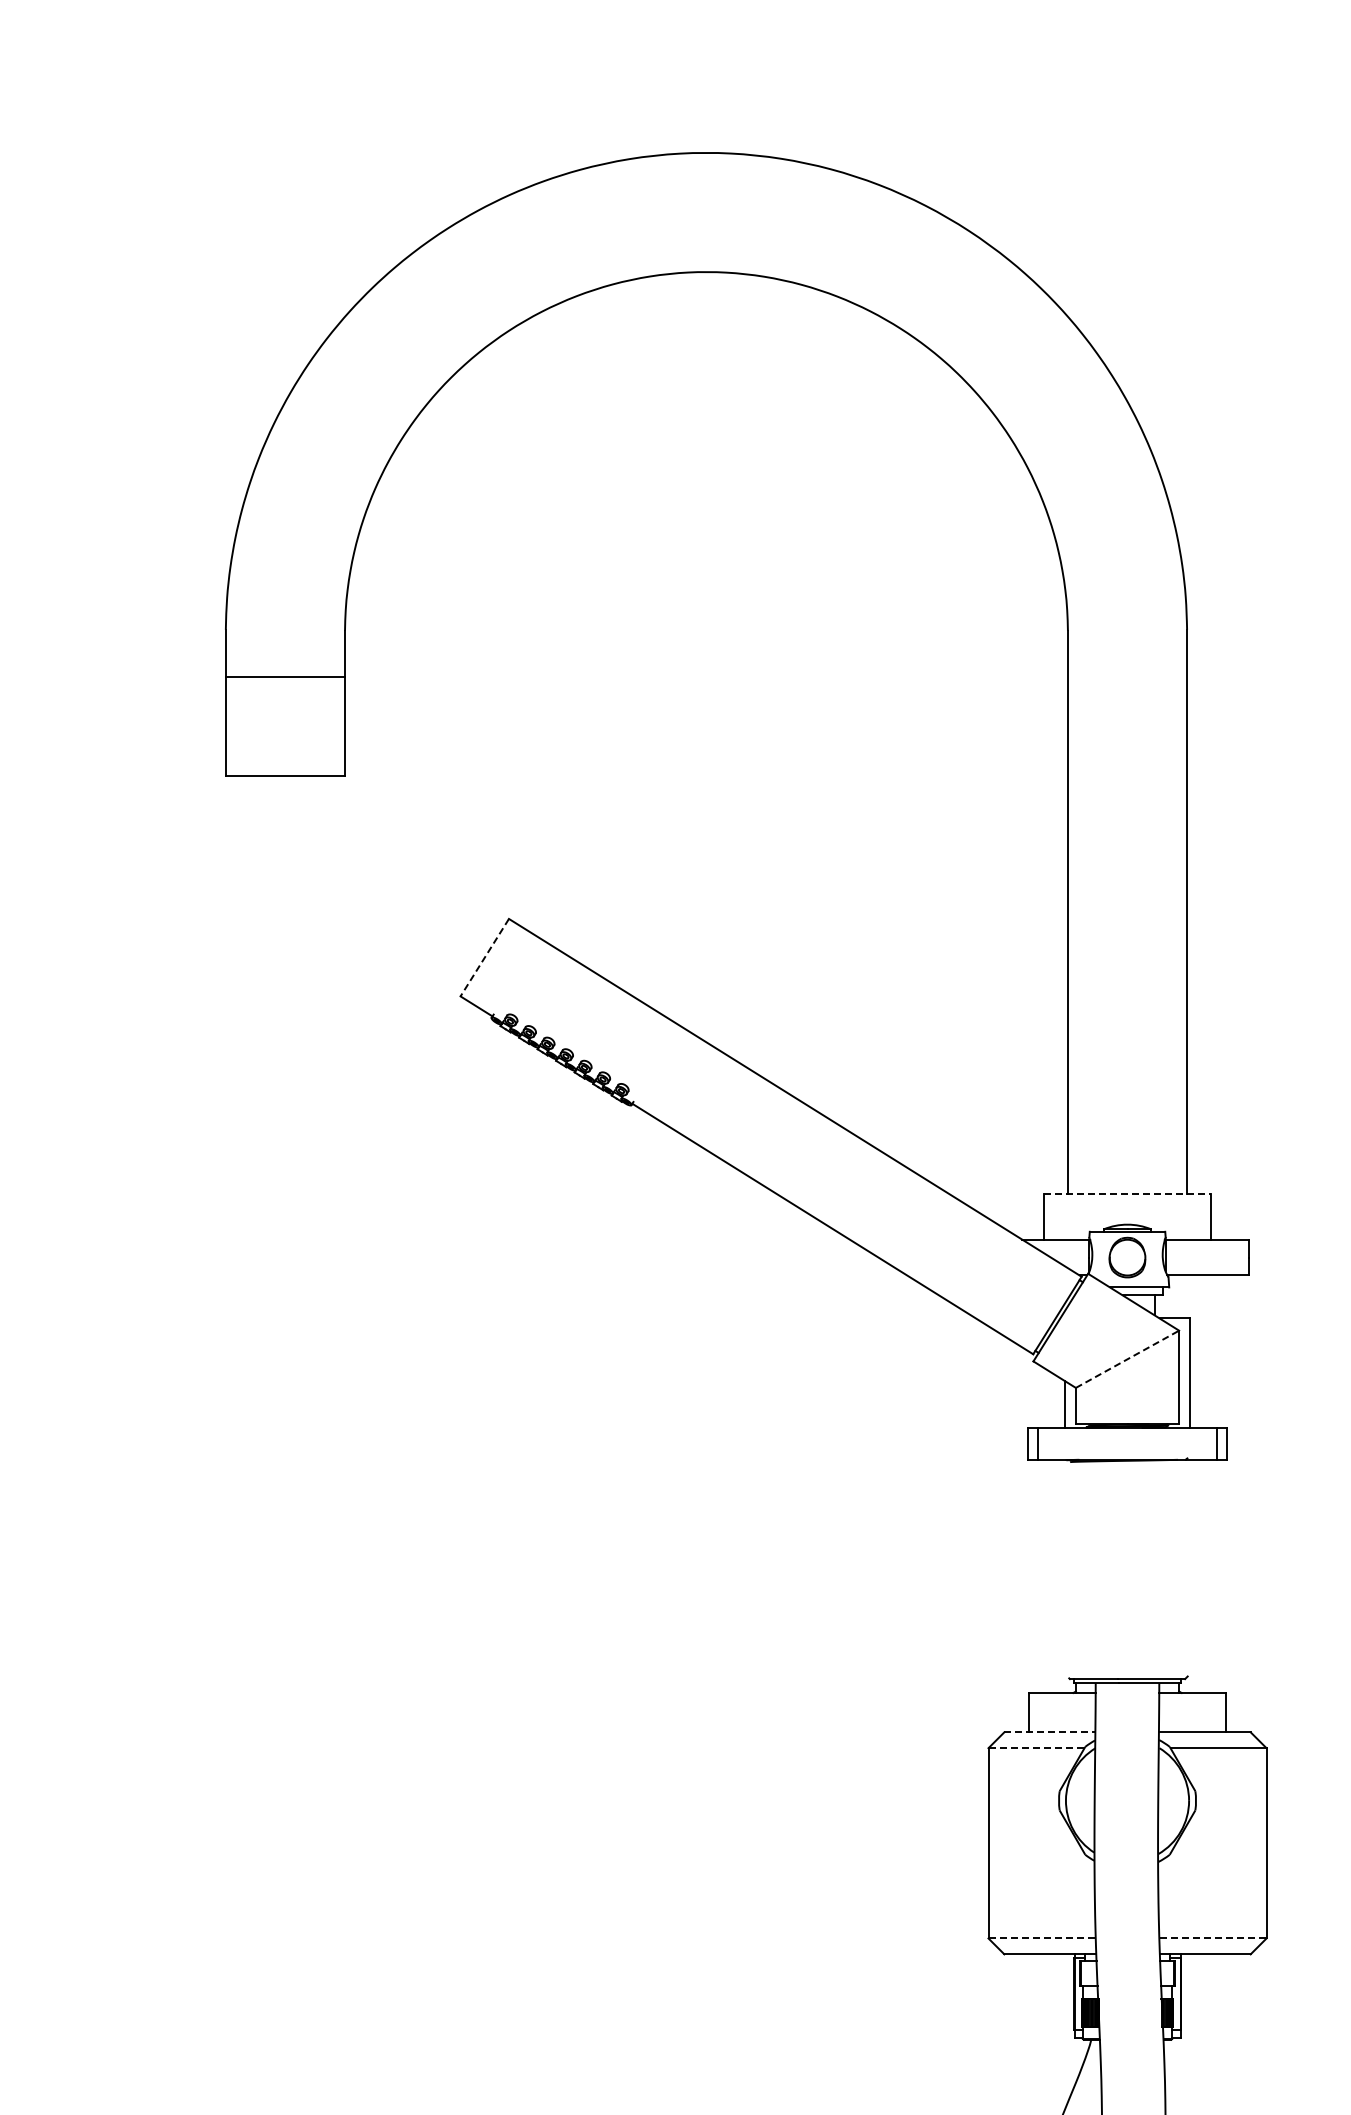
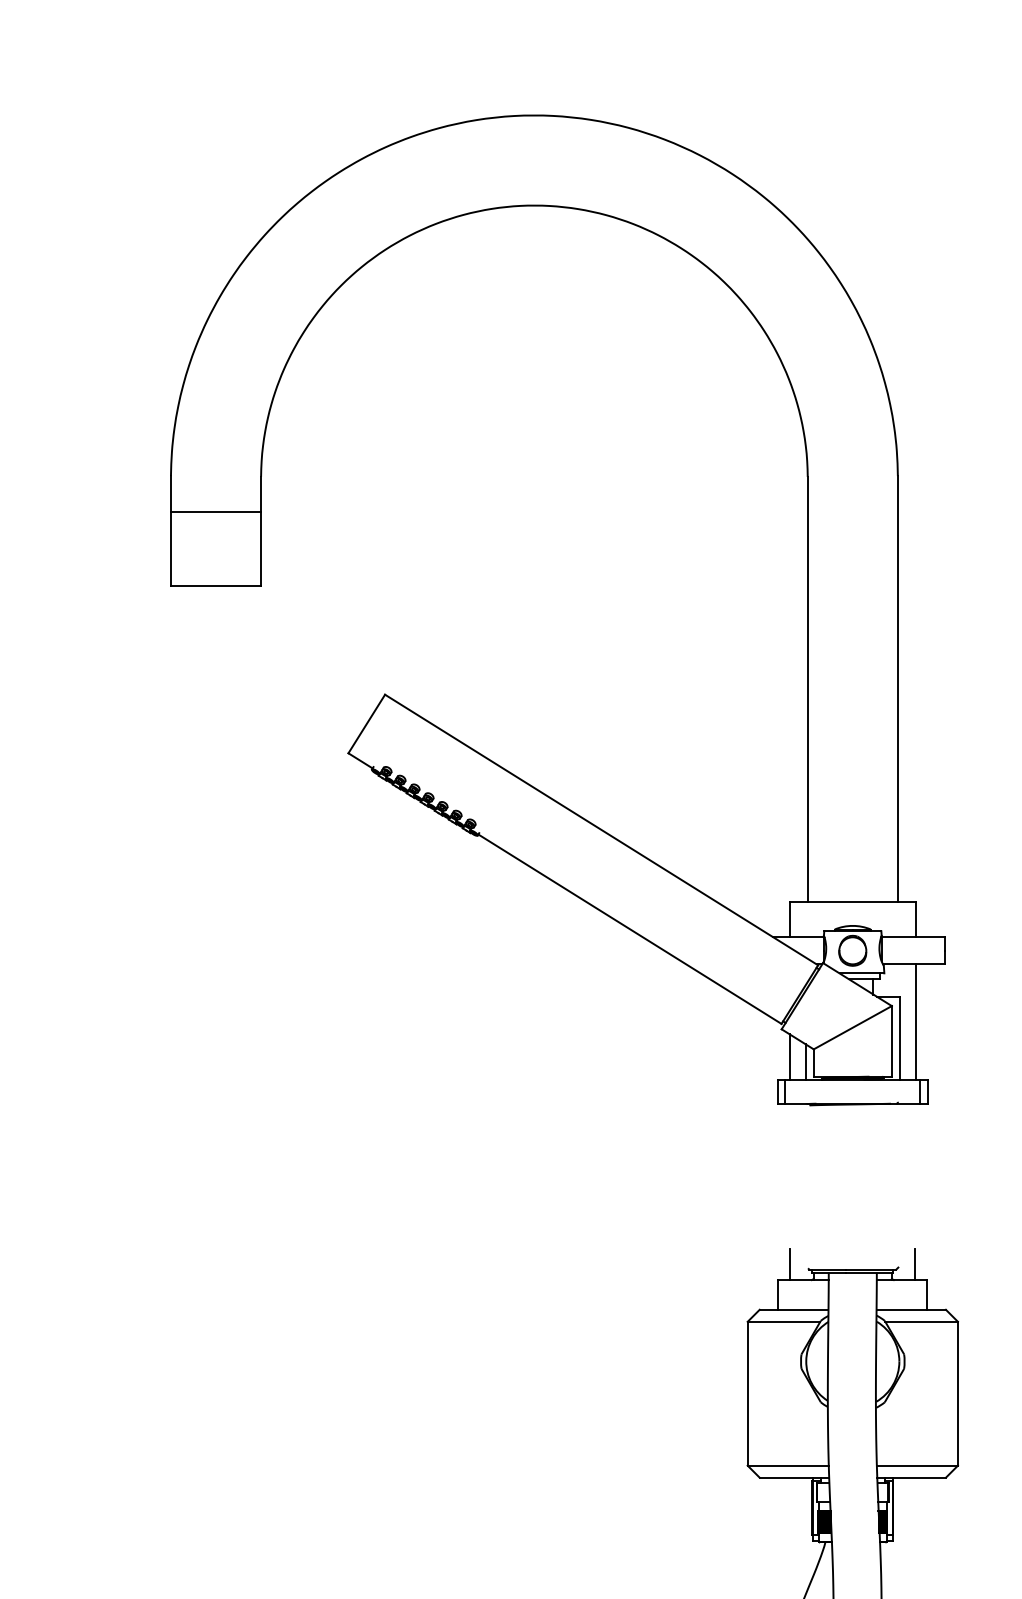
line: (484, 957) -> (366, 723), dashed -> solid
line: (1128, 1193) -> (853, 902), dashed -> solid
line: (1210, 1351) -> (915, 1021), added
line: (1127, 1359) -> (852, 1027), dashed -> solid
line: (1044, 1398) -> (790, 1057), added
line: (1044, 1672) -> (790, 1264), added
line: (1210, 1672) -> (915, 1264), added
line: (1050, 1732) -> (794, 1309), dashed -> solid
line: (1036, 1748) -> (783, 1322), dashed -> solid
line: (1042, 1938) -> (788, 1465), dashed -> solid
line: (1213, 1938) -> (917, 1465), dashed -> solid

